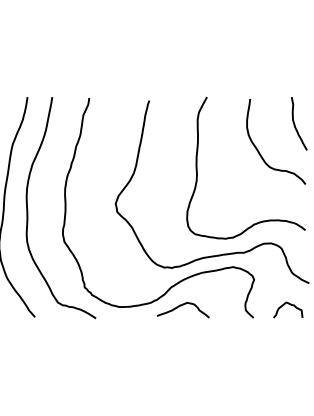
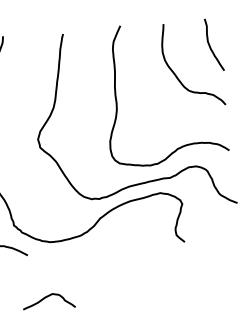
curve: (290, 305) -> (220, 226), removed
curve: (181, 306) -> (46, 298), moved

